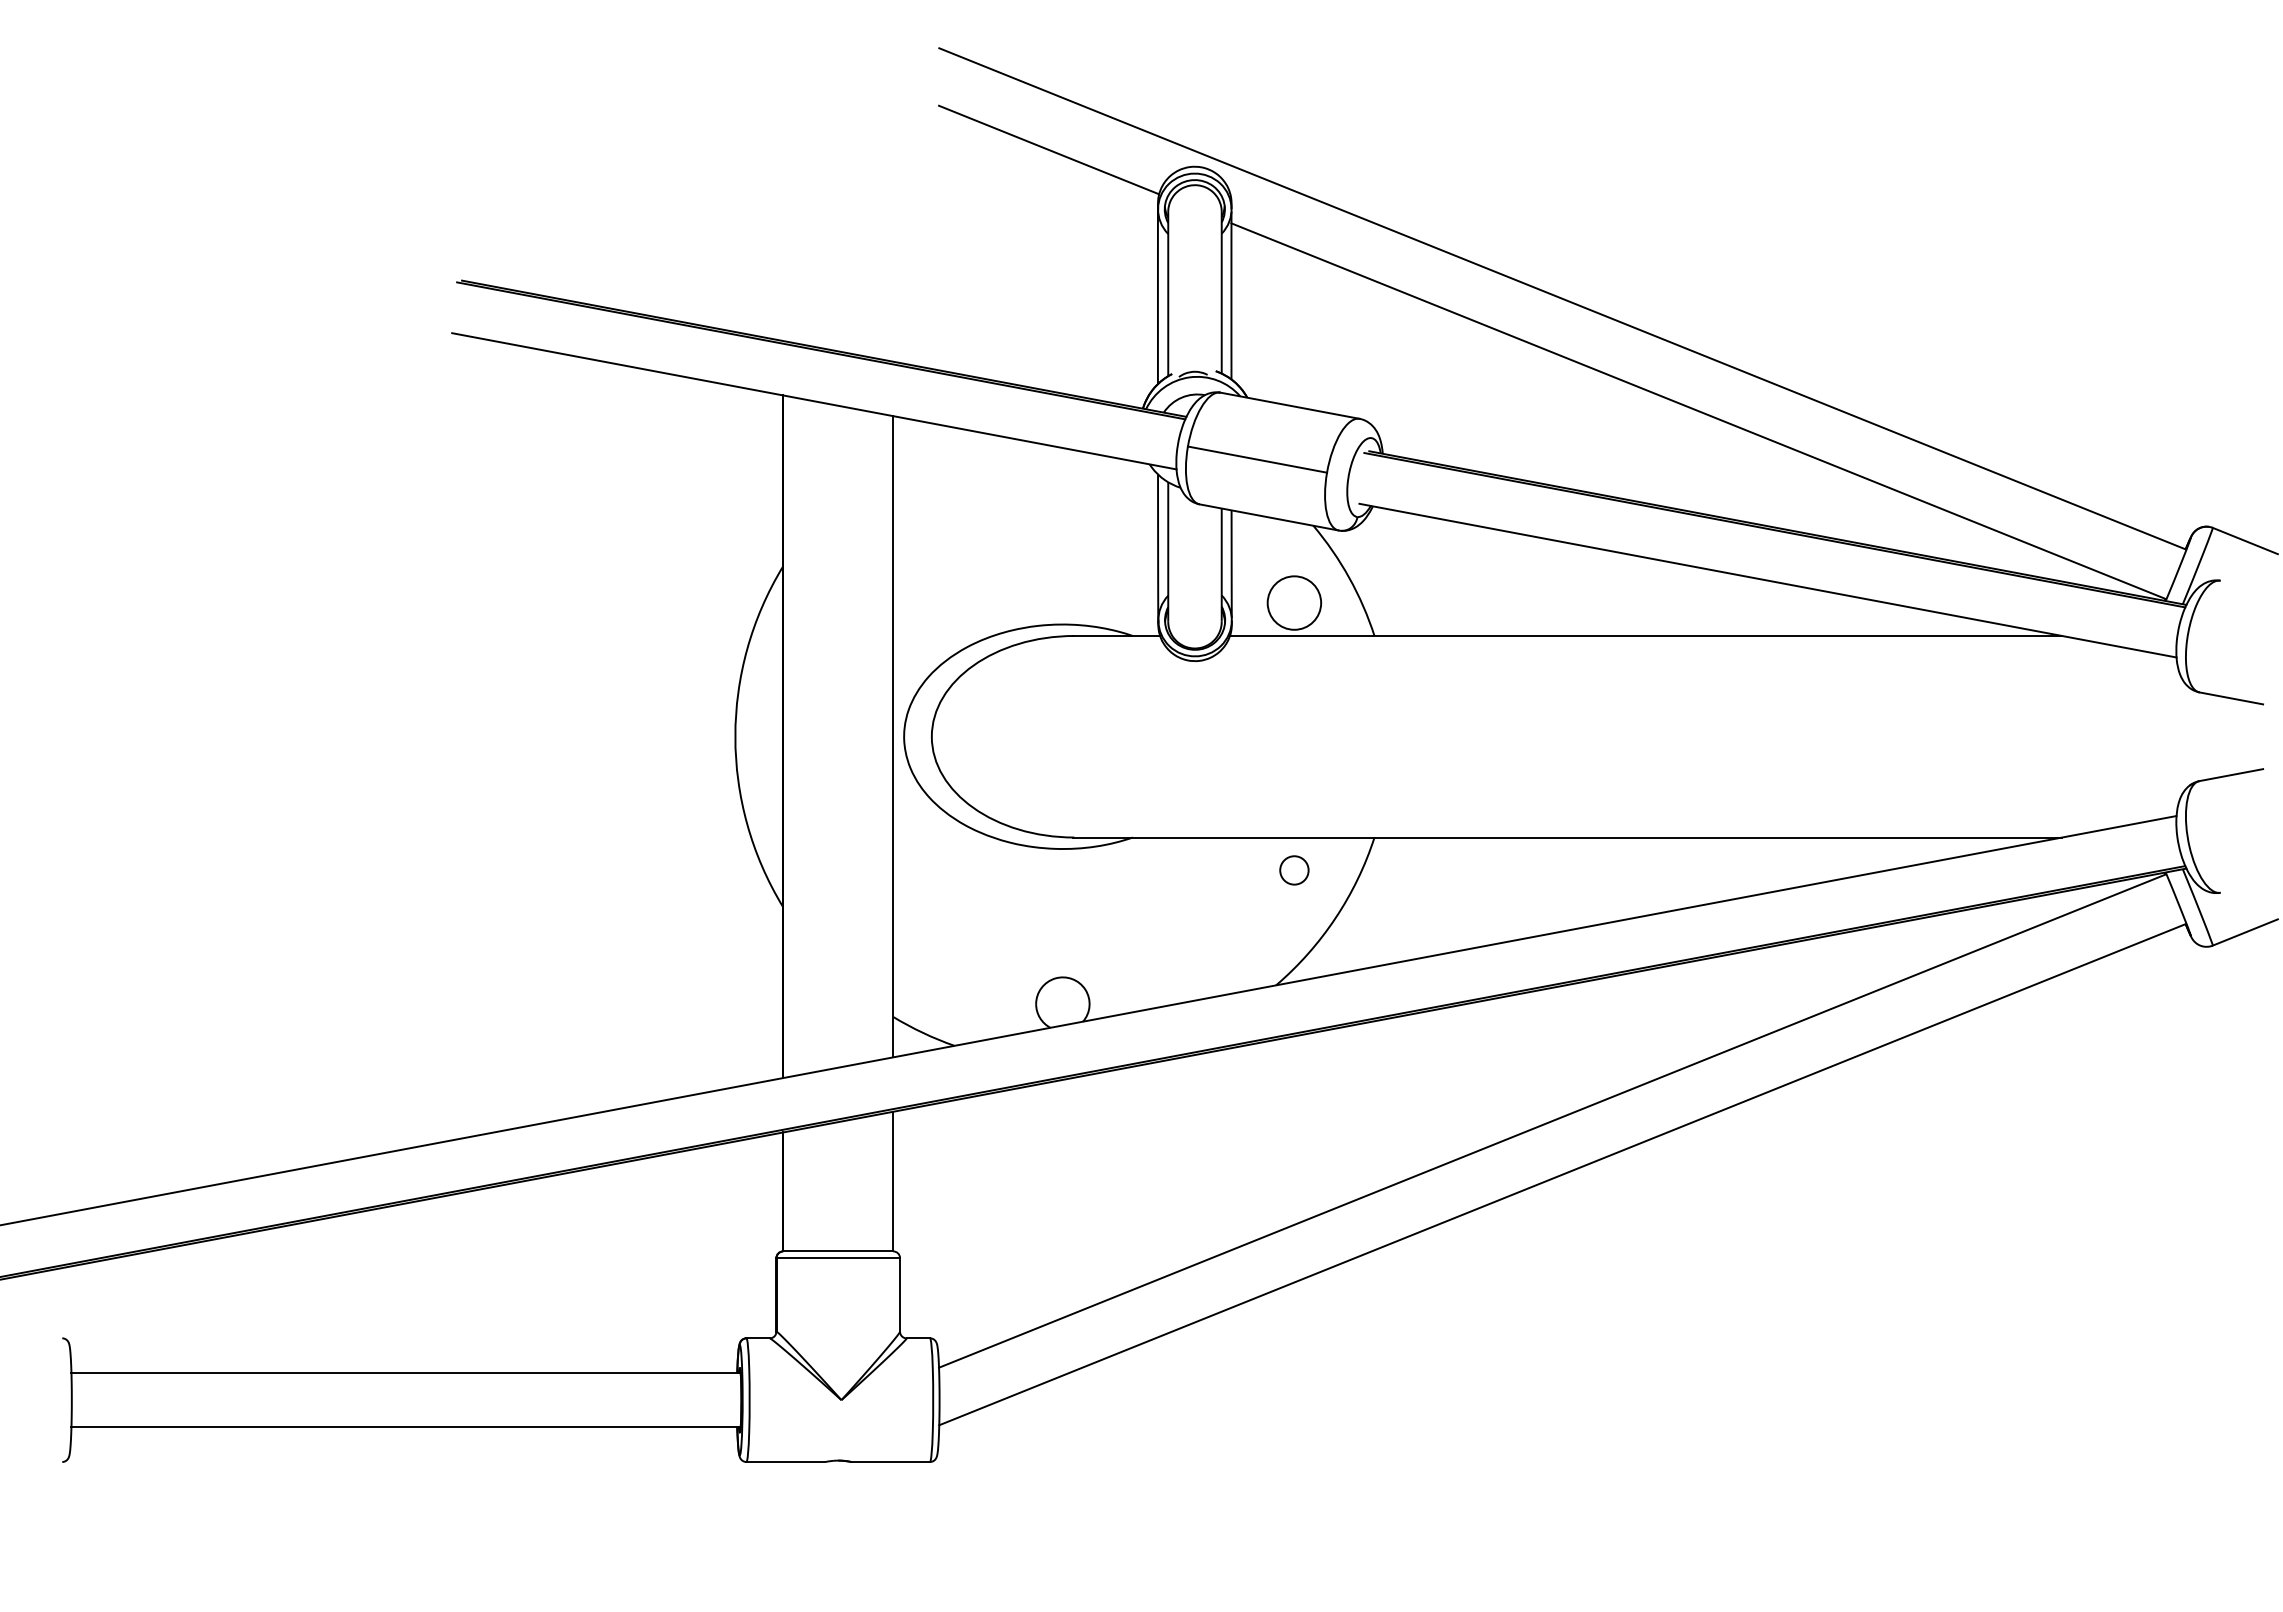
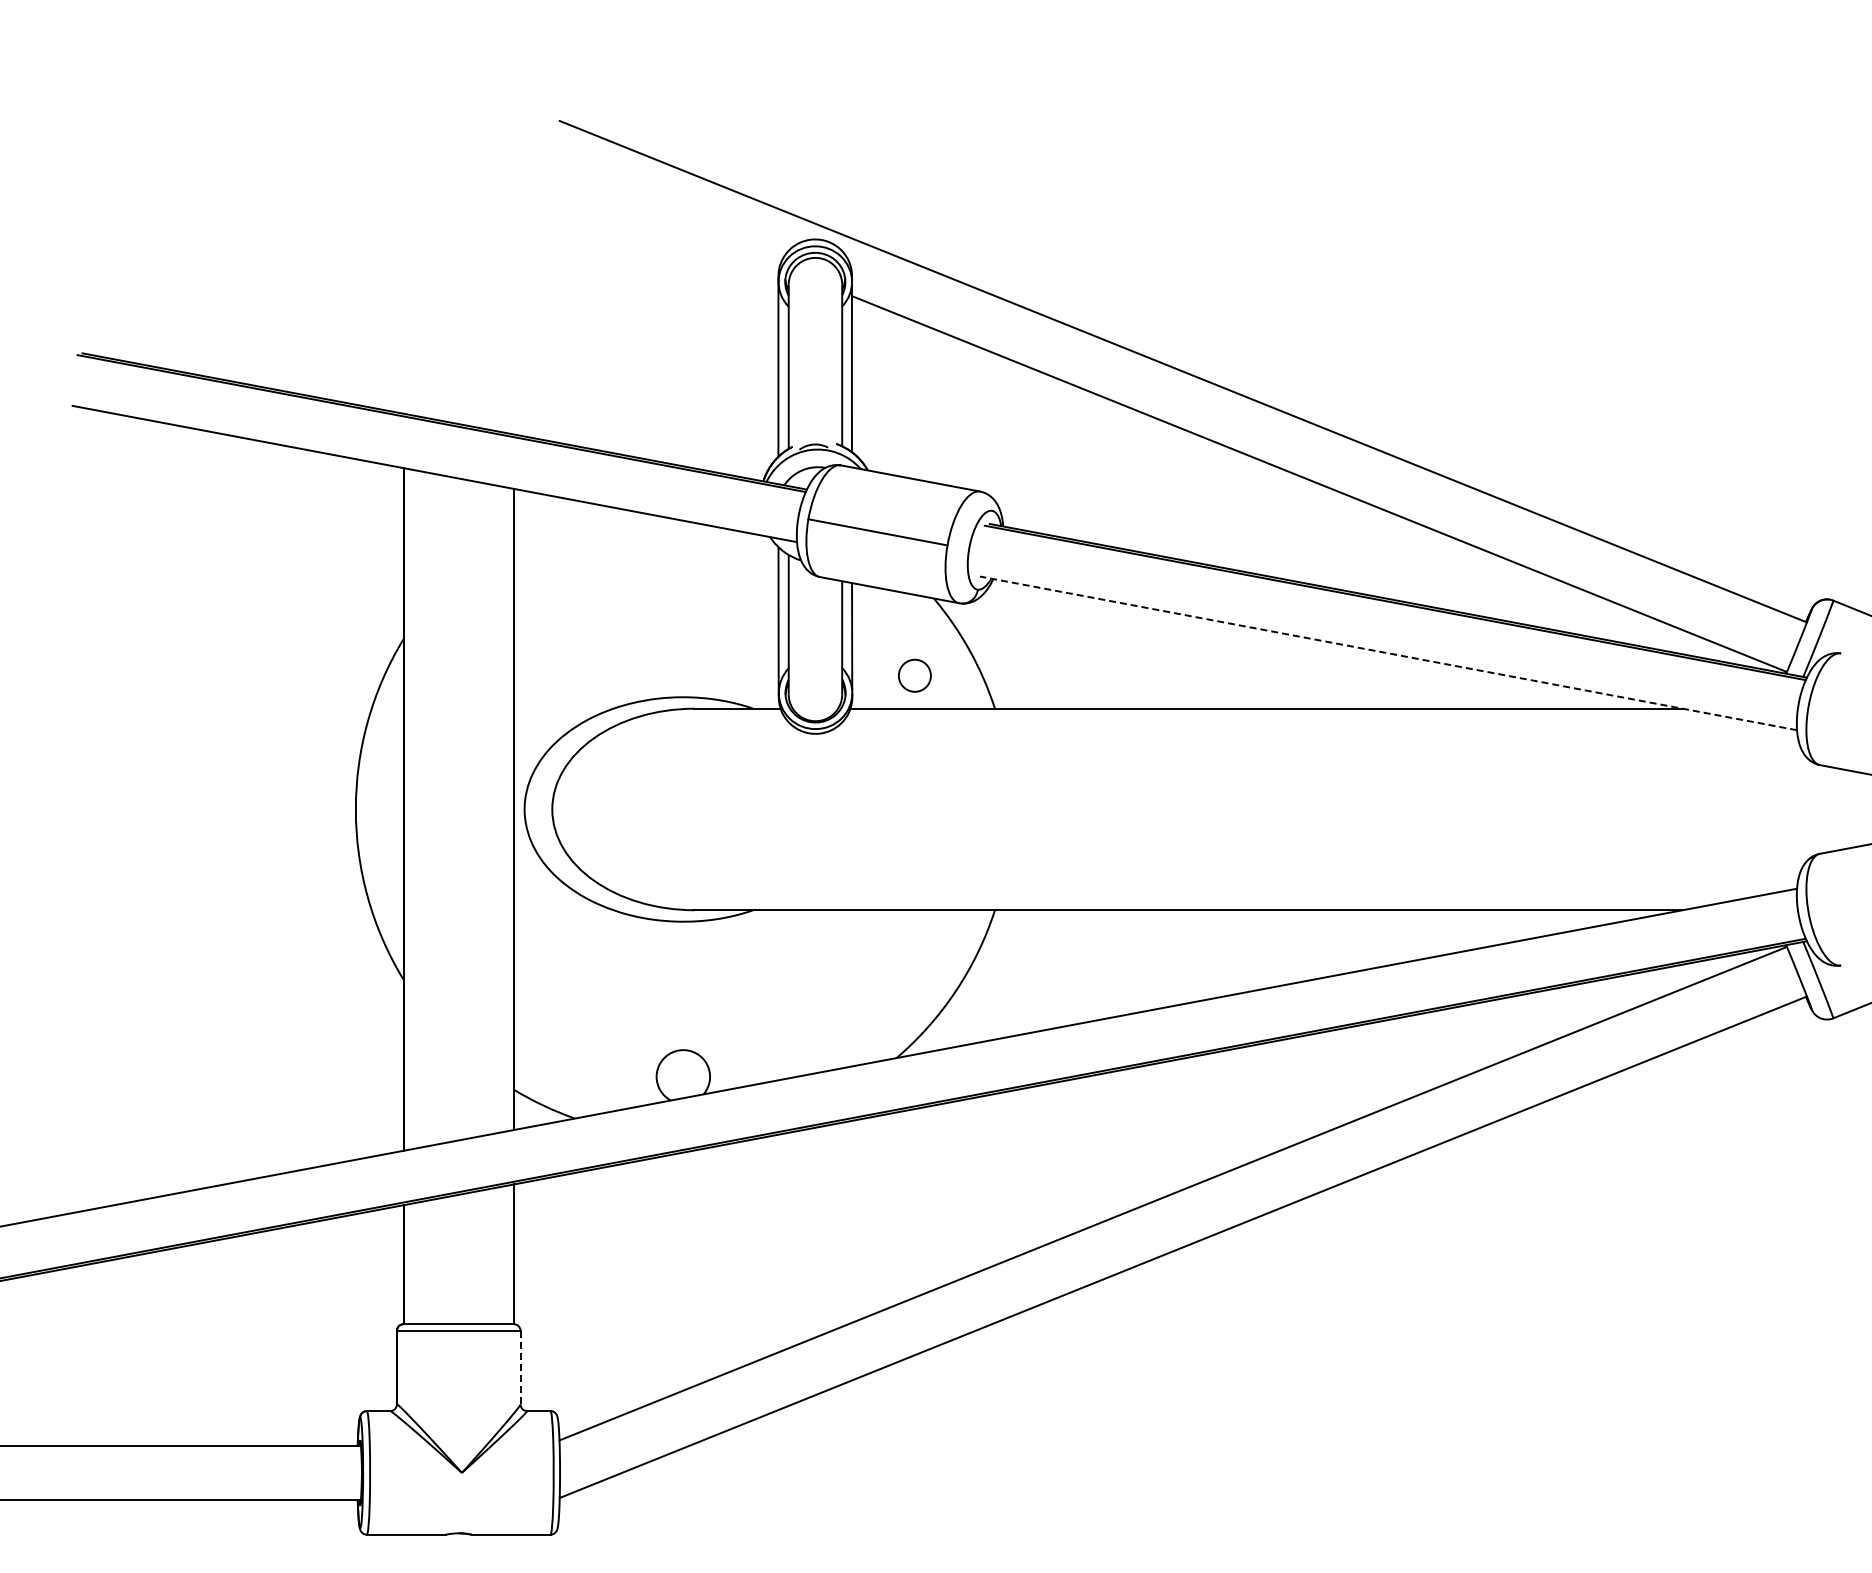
line: (1049, 149) -> (669, 222), removed
line: (1767, 580) -> (1387, 653), solid -> dashed
circle: (1294, 602) -> (914, 675), size x0.6
circle: (1294, 870) -> (914, 943), removed
line: (900, 1294) -> (520, 1367), solid -> dashed

